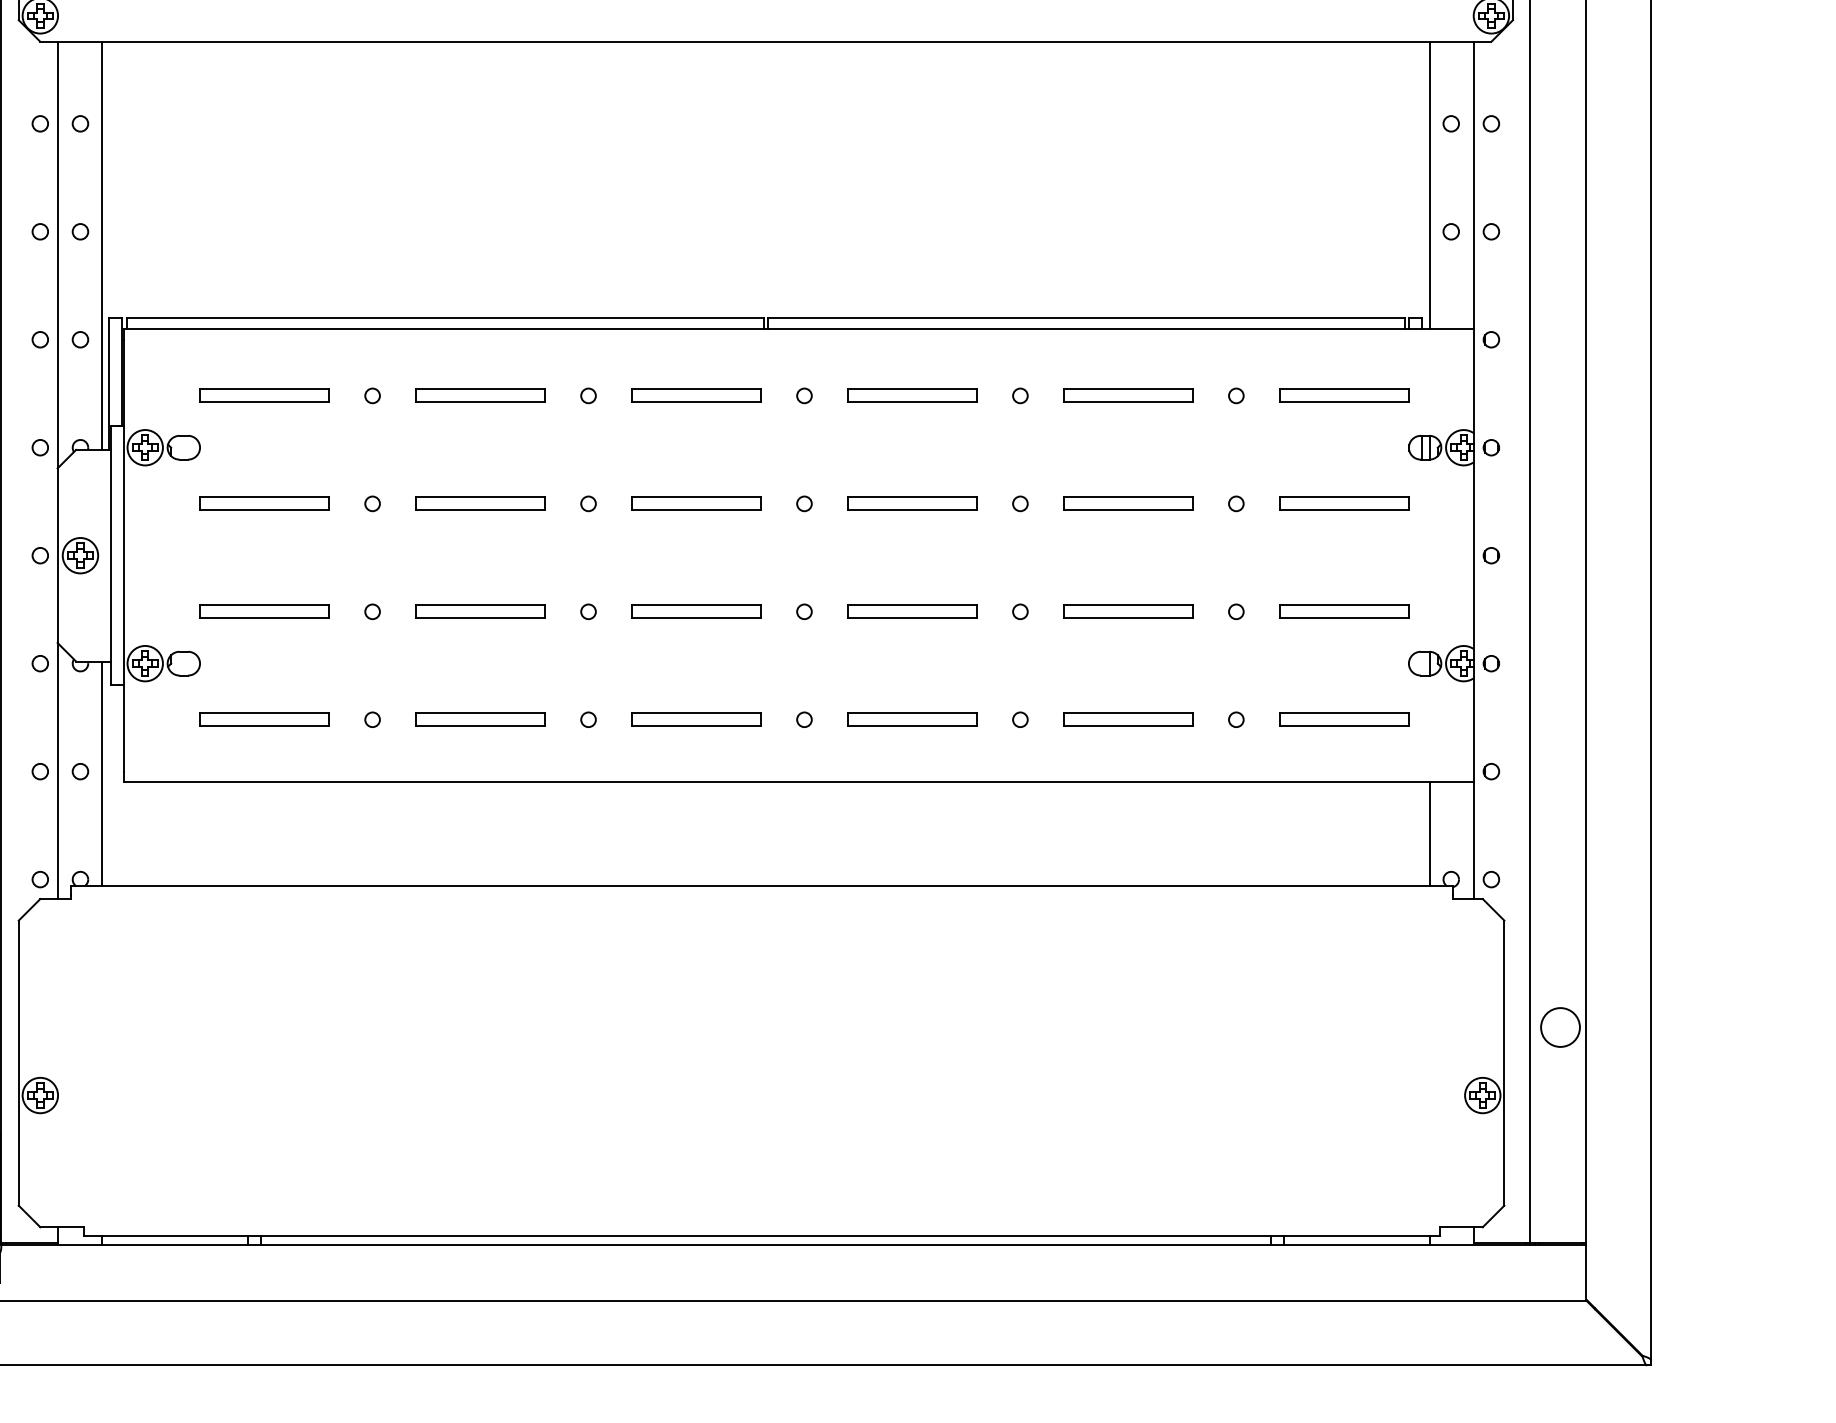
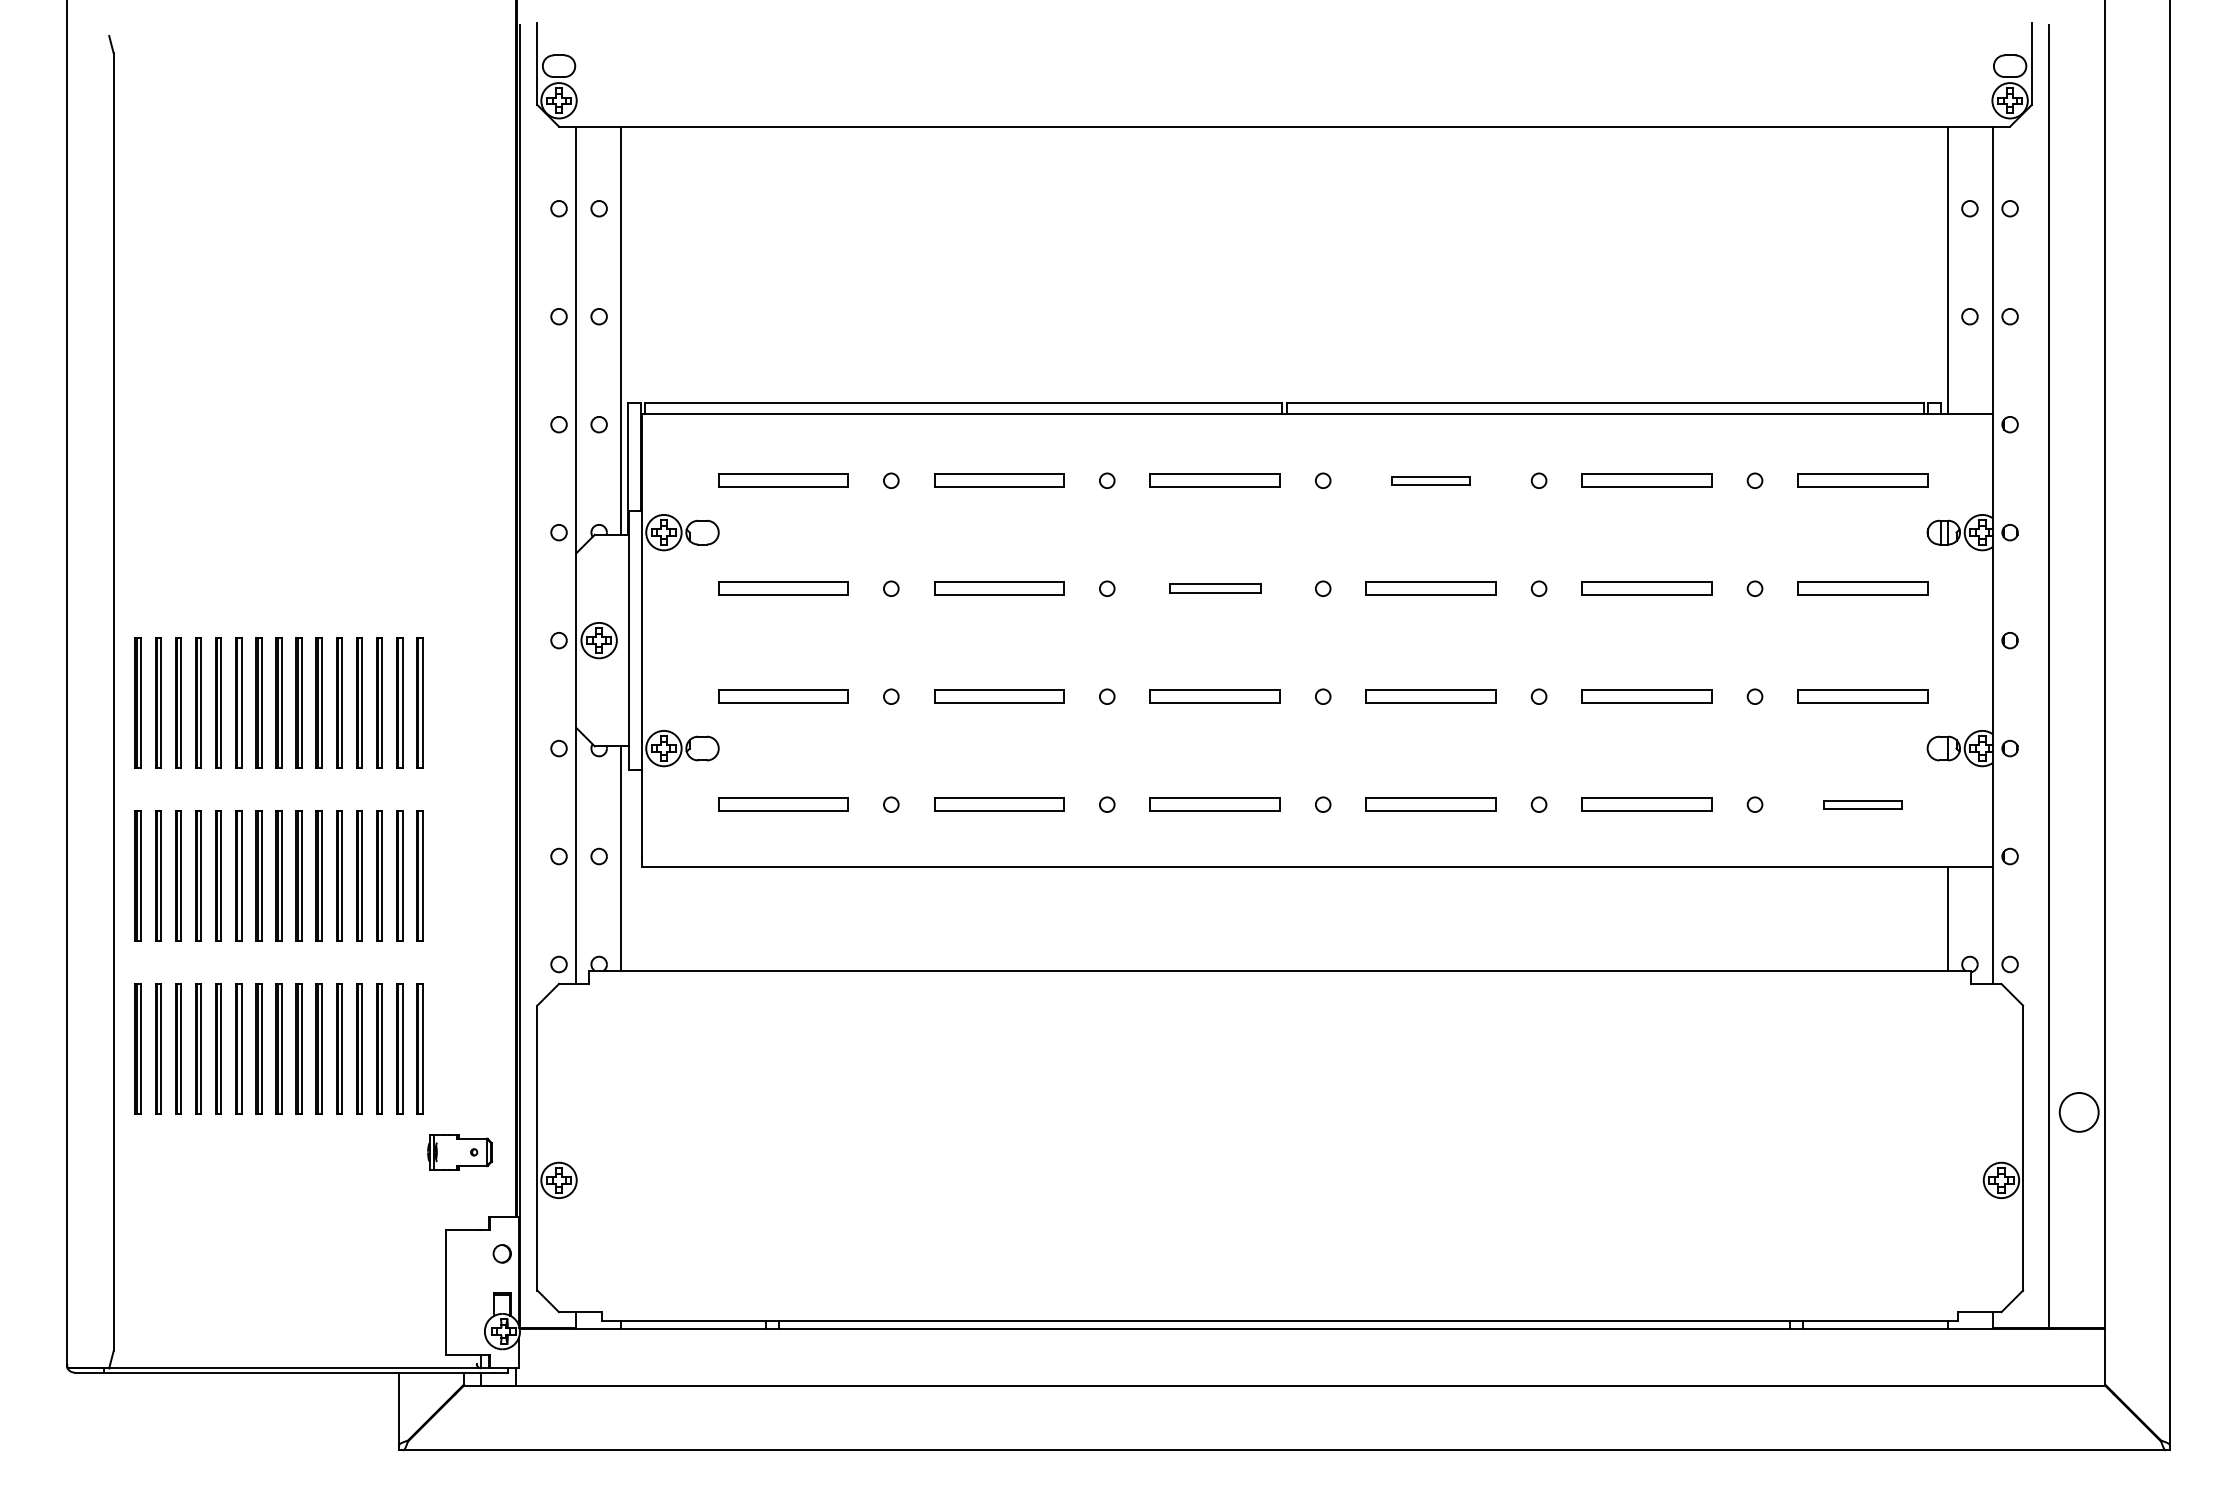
part: (911, 395) -> (1430, 480), size x0.6
part: (695, 503) -> (1214, 588), size x0.7
part: (1343, 719) -> (1862, 804), size x0.6

